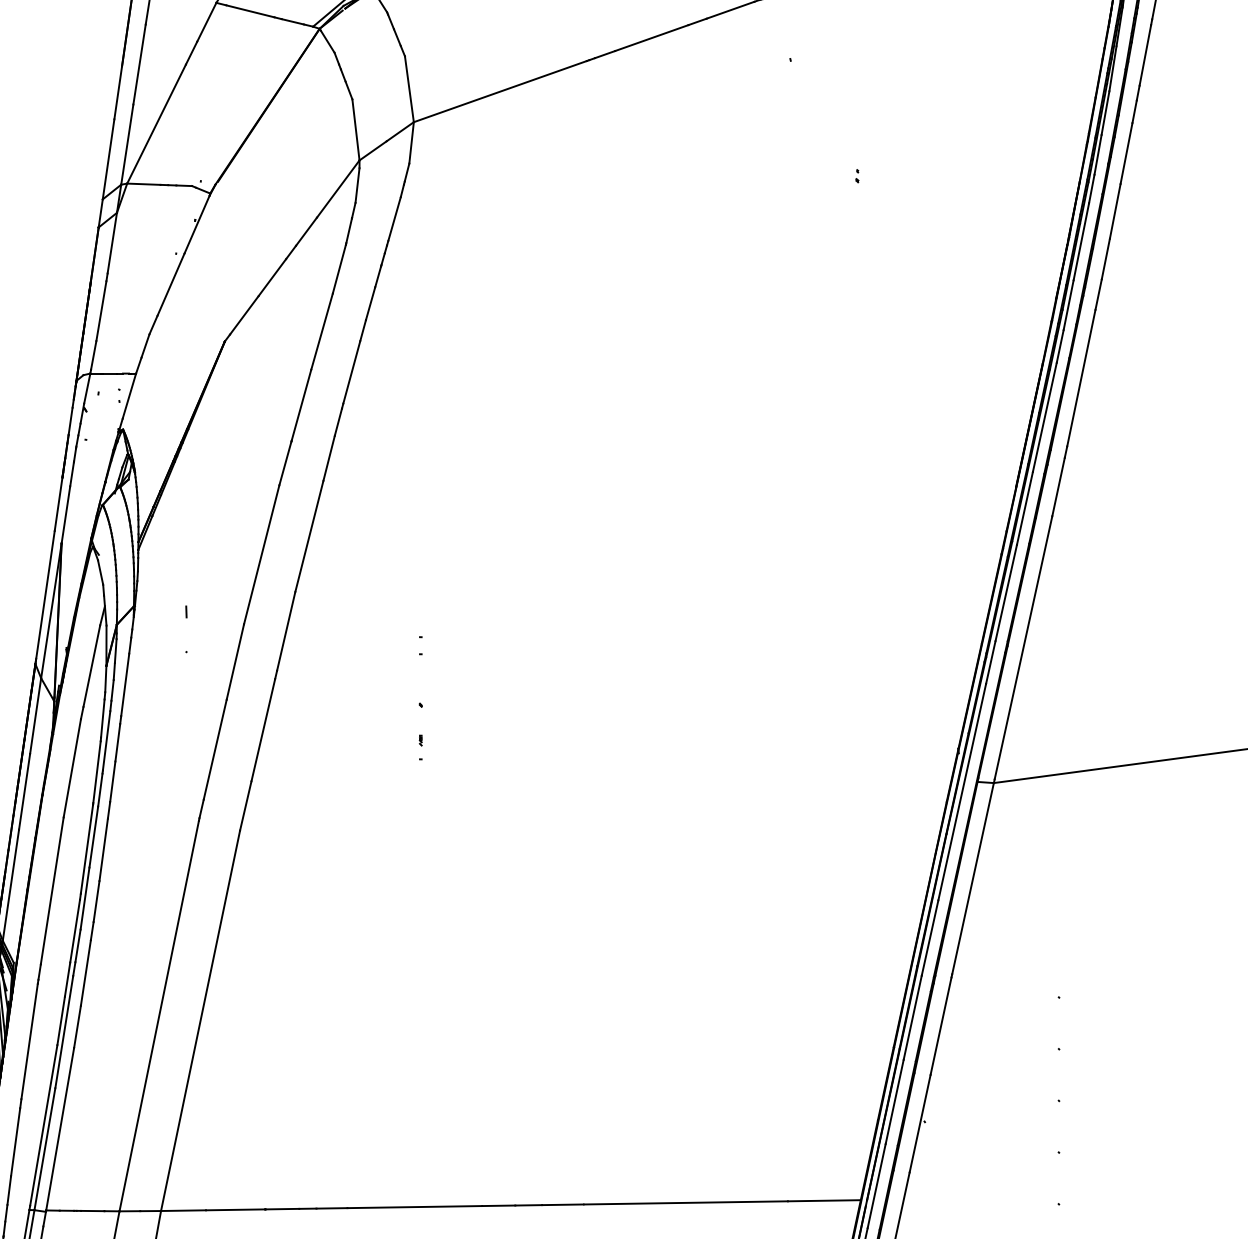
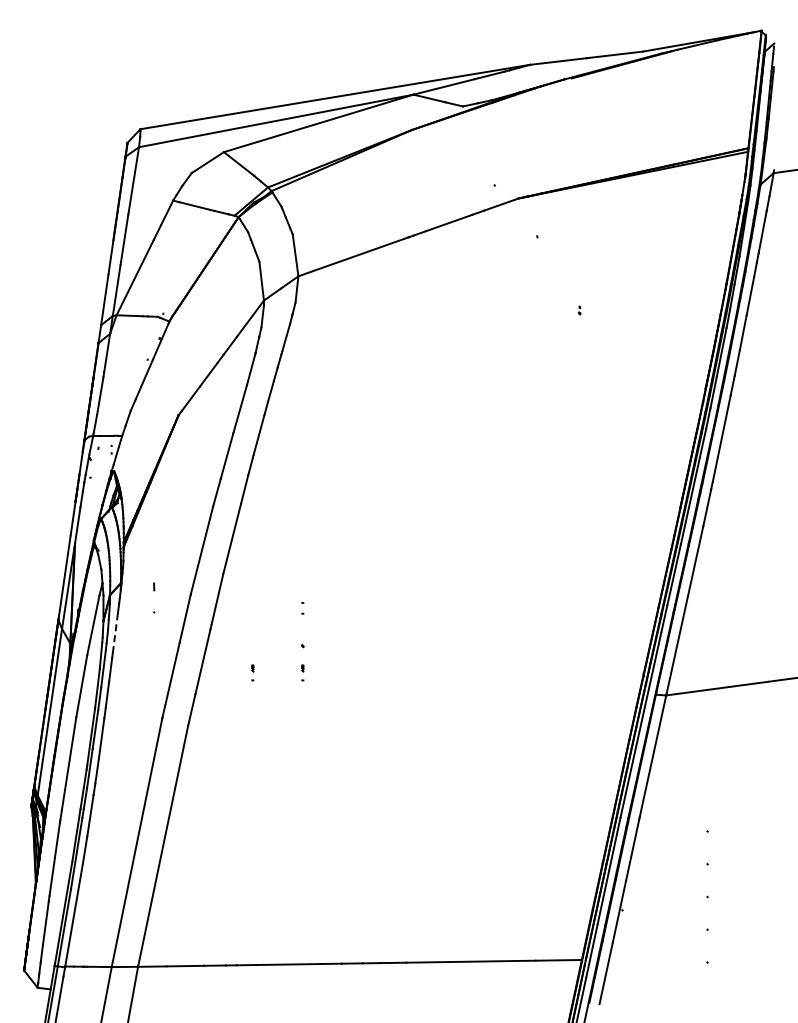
line: (125, 685) -> (115, 633), solid -> dashed
part: (341, 746) -> (252, 672), added

